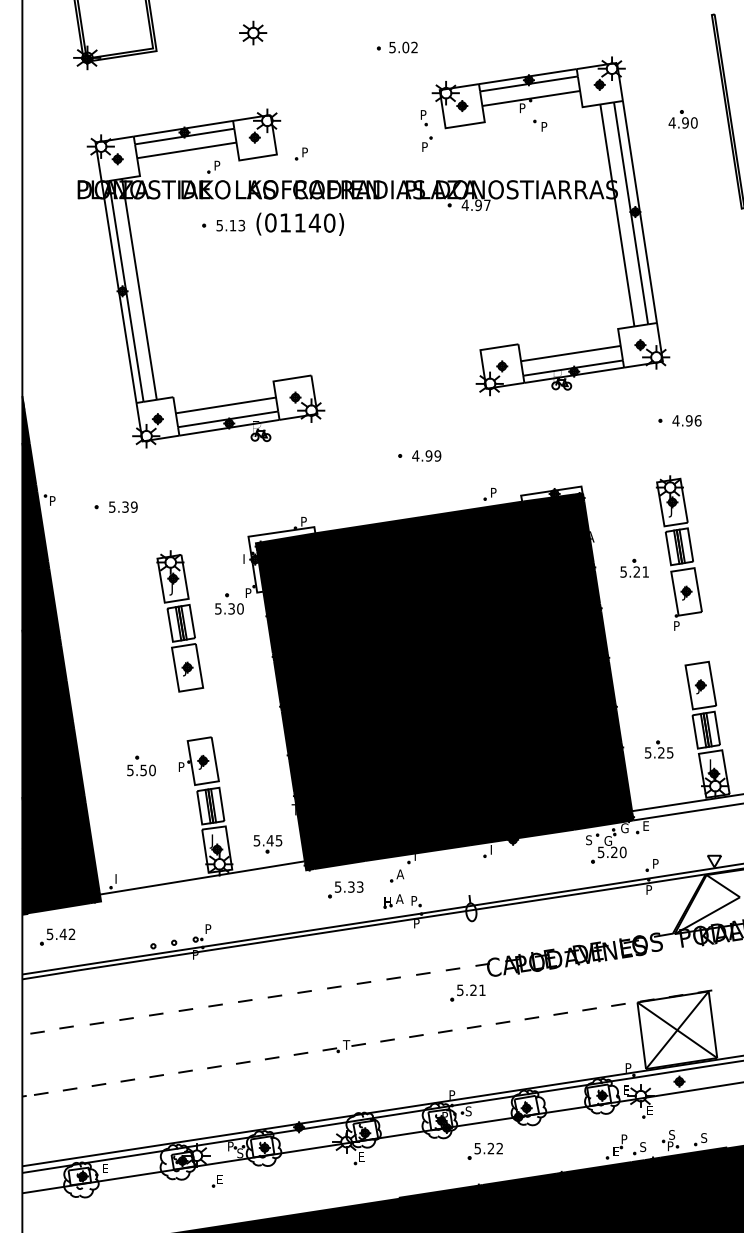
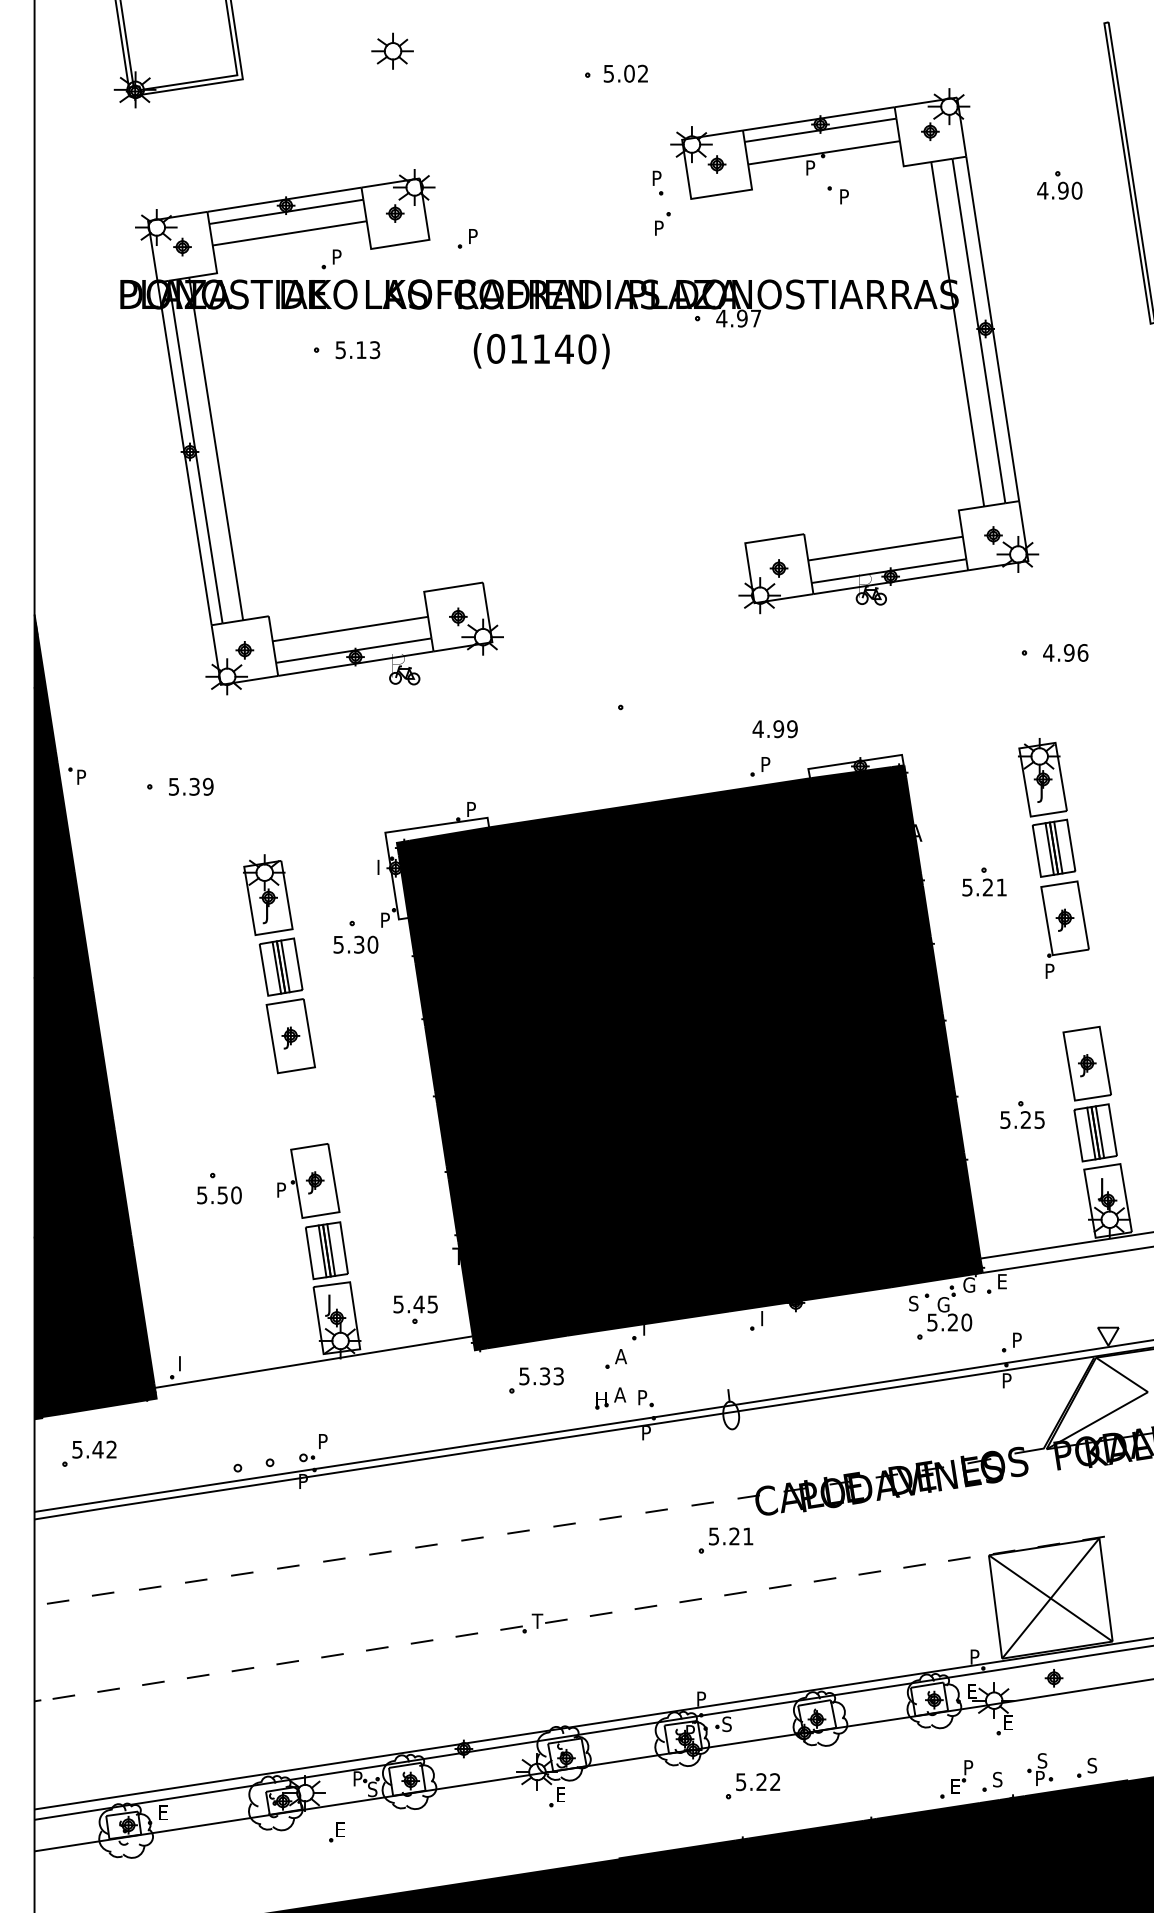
text: (299, 223) -> (540, 349), moved
text: (426, 455) -> (774, 728), moved
part: (659, 749) -> (1023, 1114), moved

